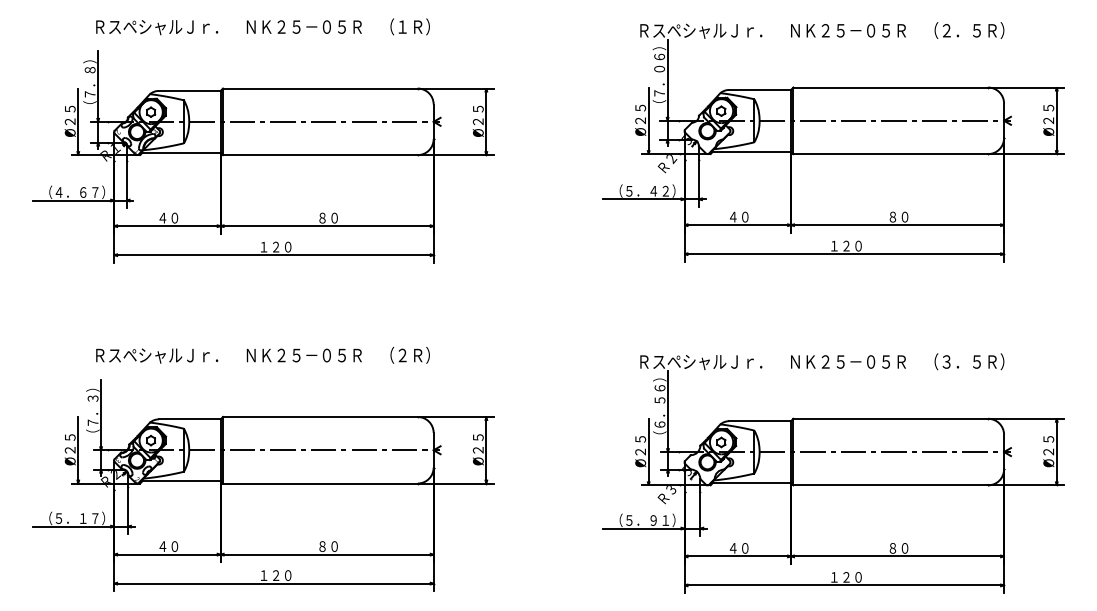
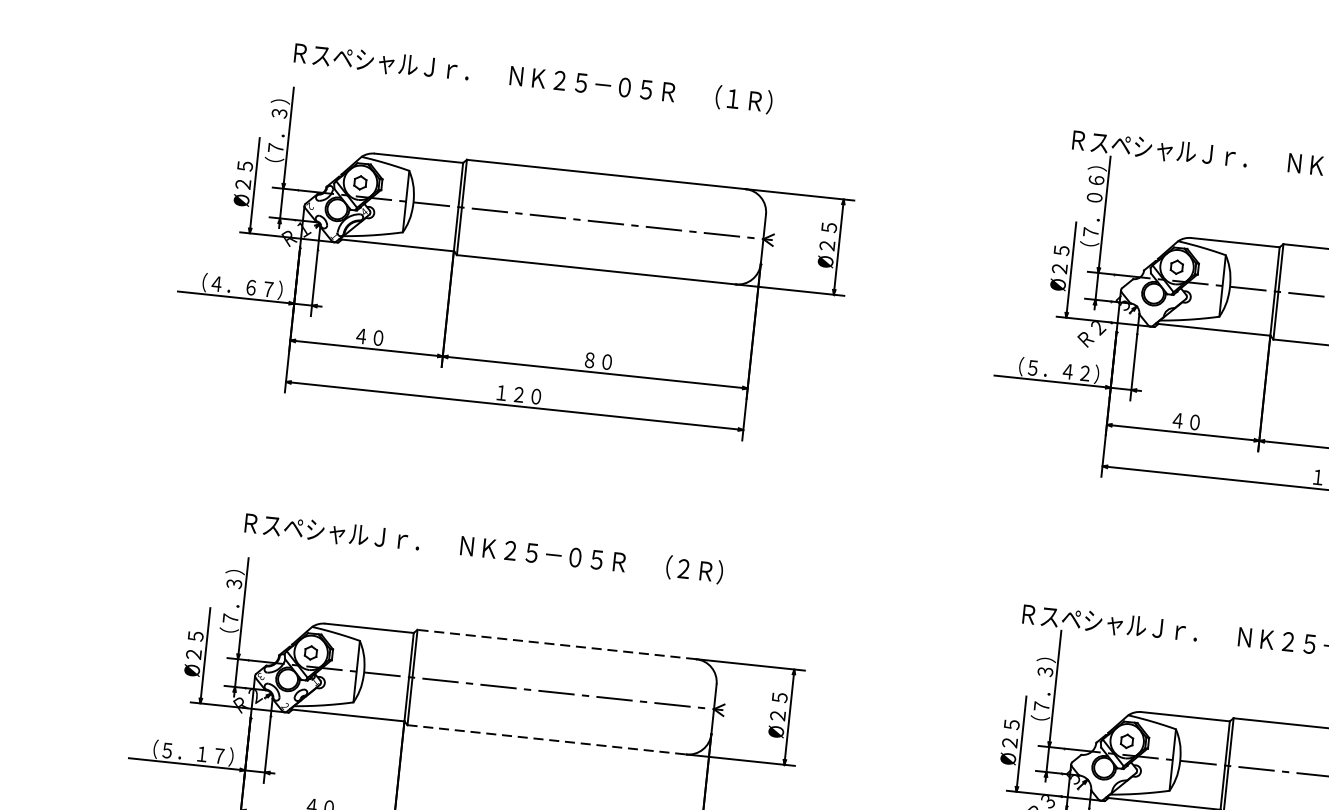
text: (89, 70) -> (278, 113), （７．８） -> （７．３）
text: (659, 402) -> (1044, 674), （６．５６） -> （７．３）
line: (319, 416) -> (555, 643), solid -> dashed
line: (320, 483) -> (547, 739), solid -> dashed

